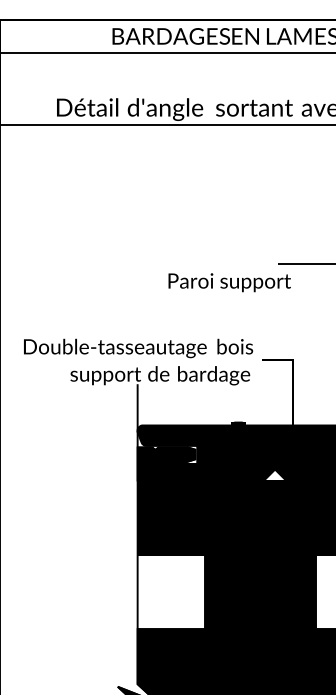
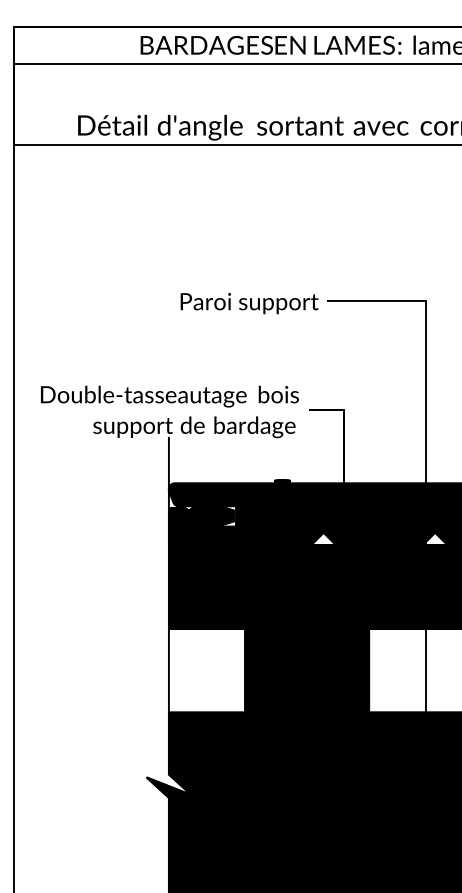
text: (229, 282) -> (249, 303), moved

